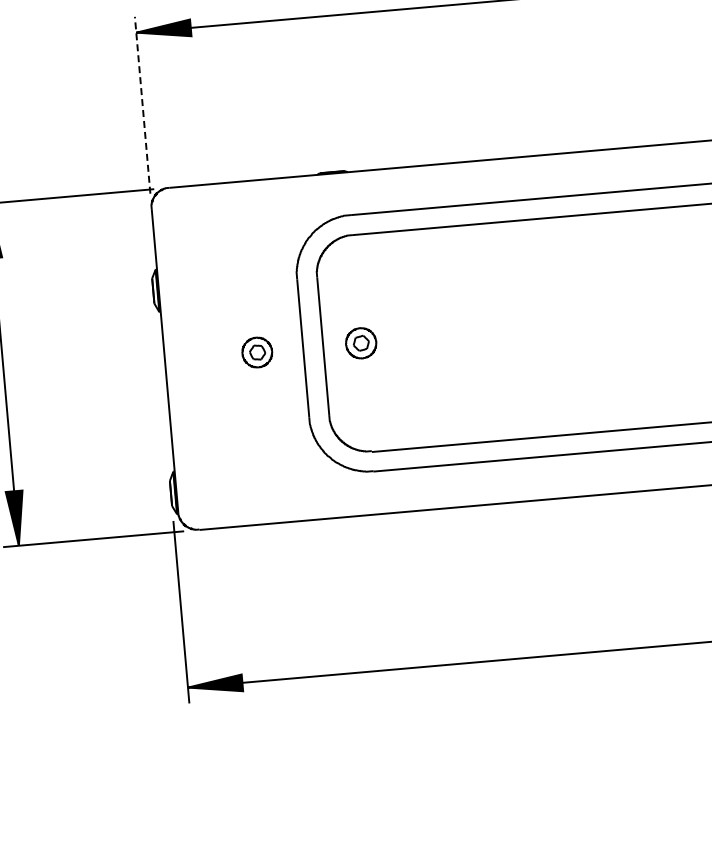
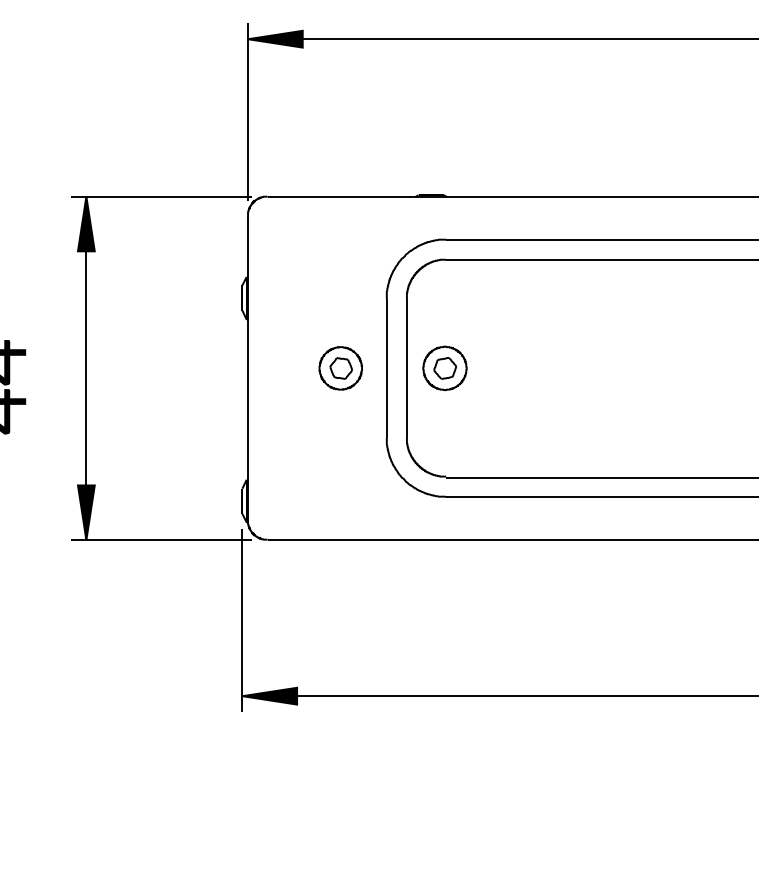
line: (143, 105) -> (248, 112), dashed -> solid
part: (360, 342) -> (444, 367), size x1.43
part: (257, 352) -> (340, 368), size x1.43

